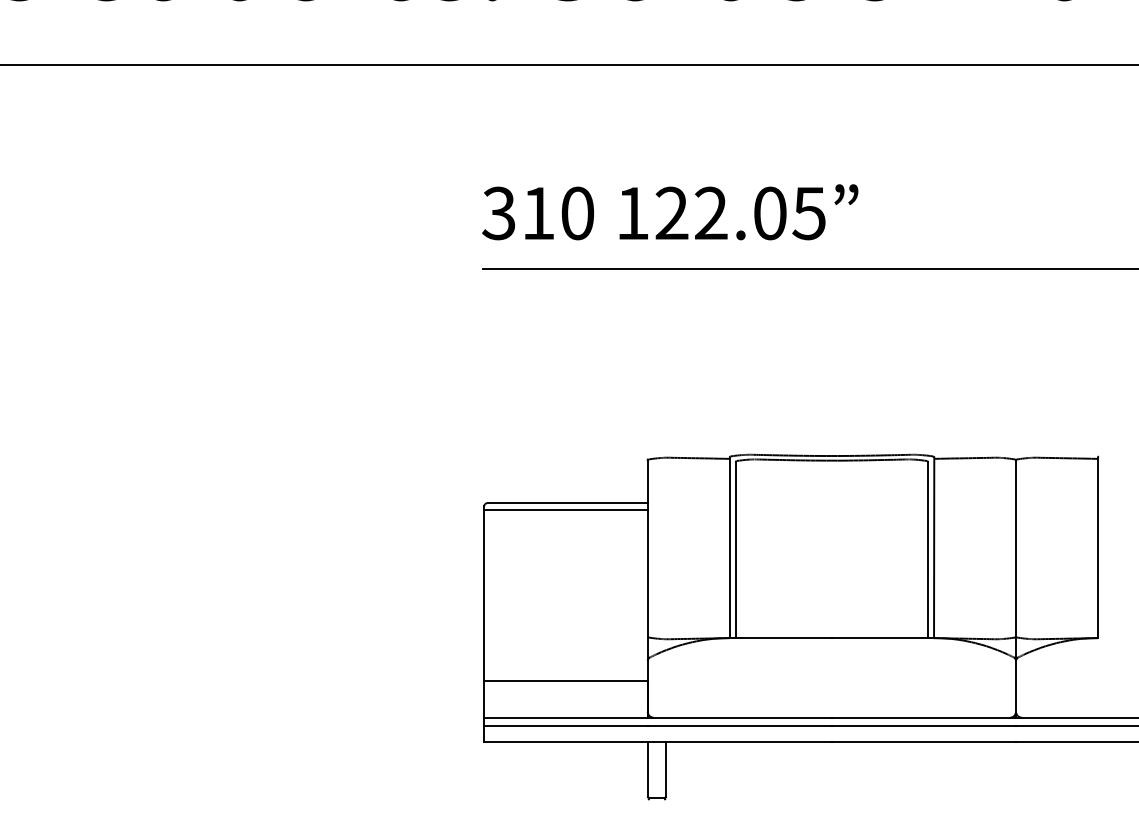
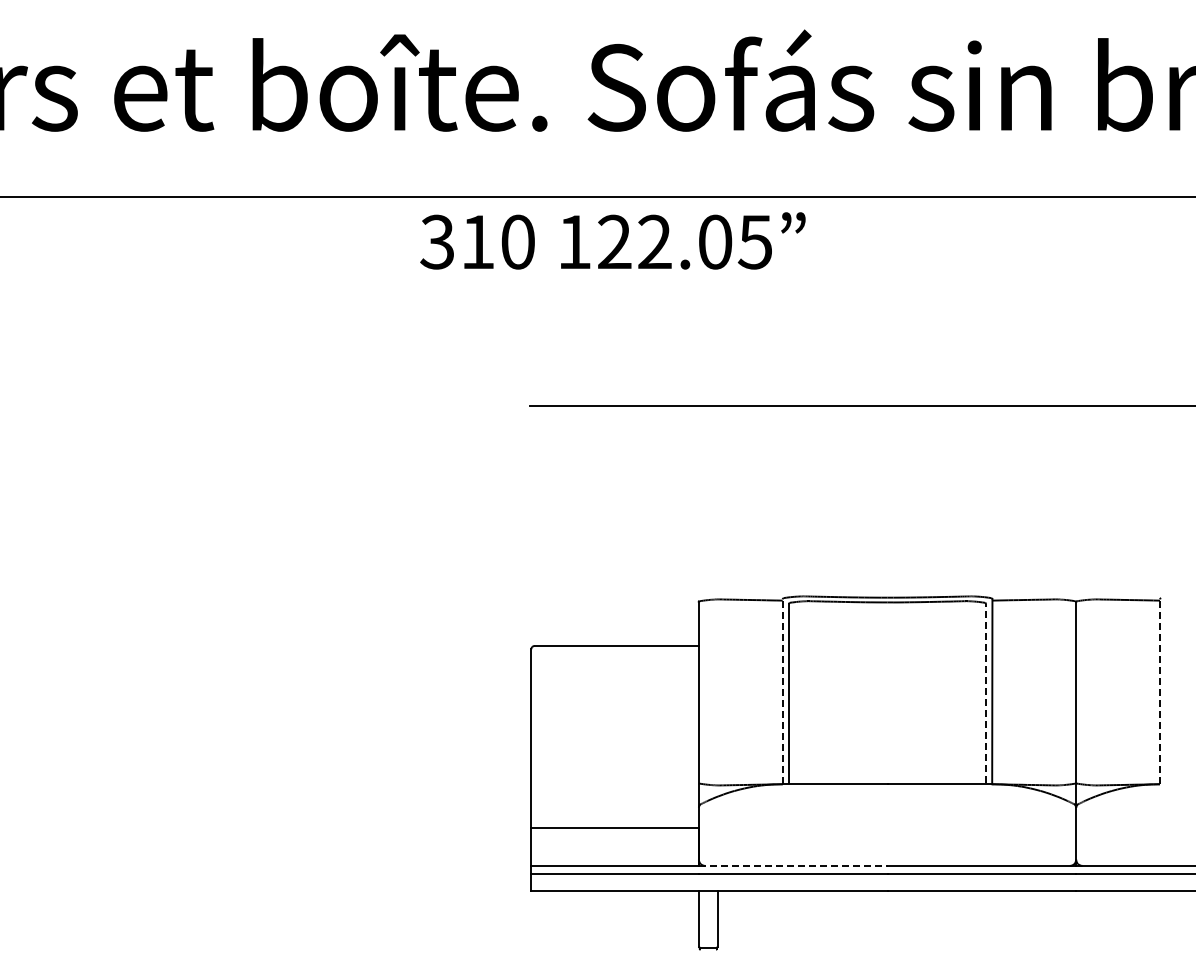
text: (669, 211) -> (612, 240), moved
line: (565, 509) -> (614, 652), removed
line: (729, 547) -> (782, 691), solid -> dashed
line: (1097, 547) -> (1159, 691), solid -> dashed
line: (928, 549) -> (986, 693), solid -> dashed
line: (740, 717) -> (793, 865), solid -> dashed

